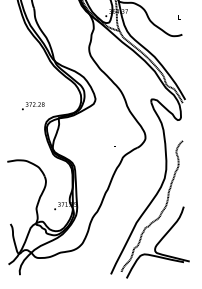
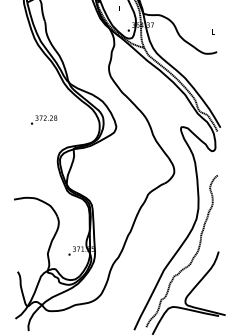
text: (33, 105) -> (44, 119), moved

